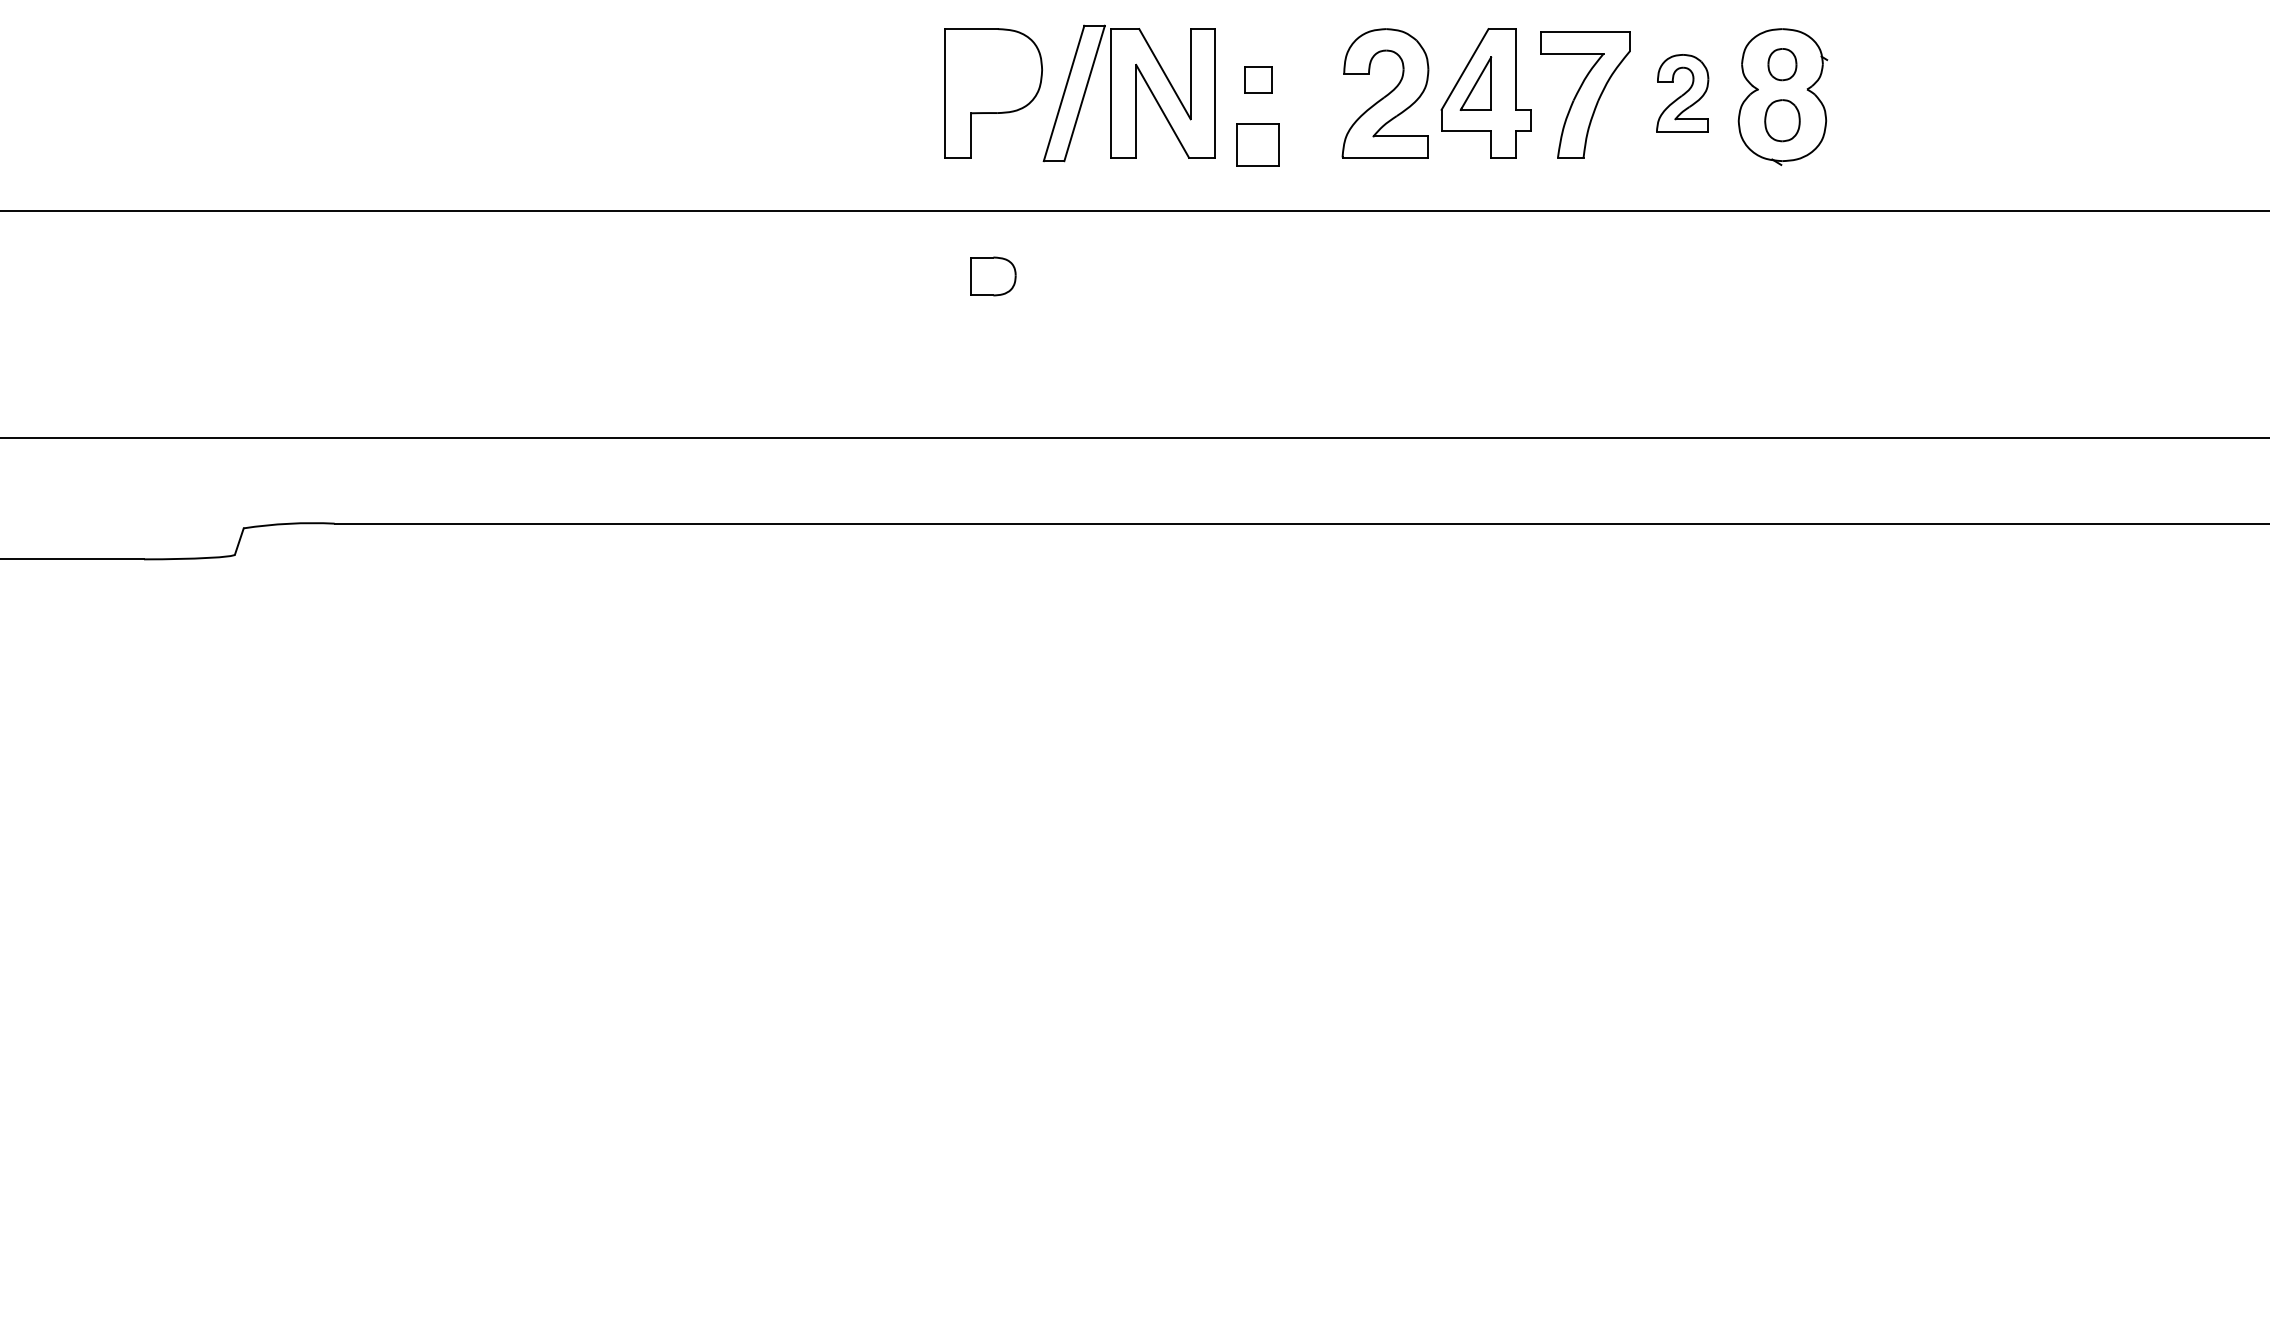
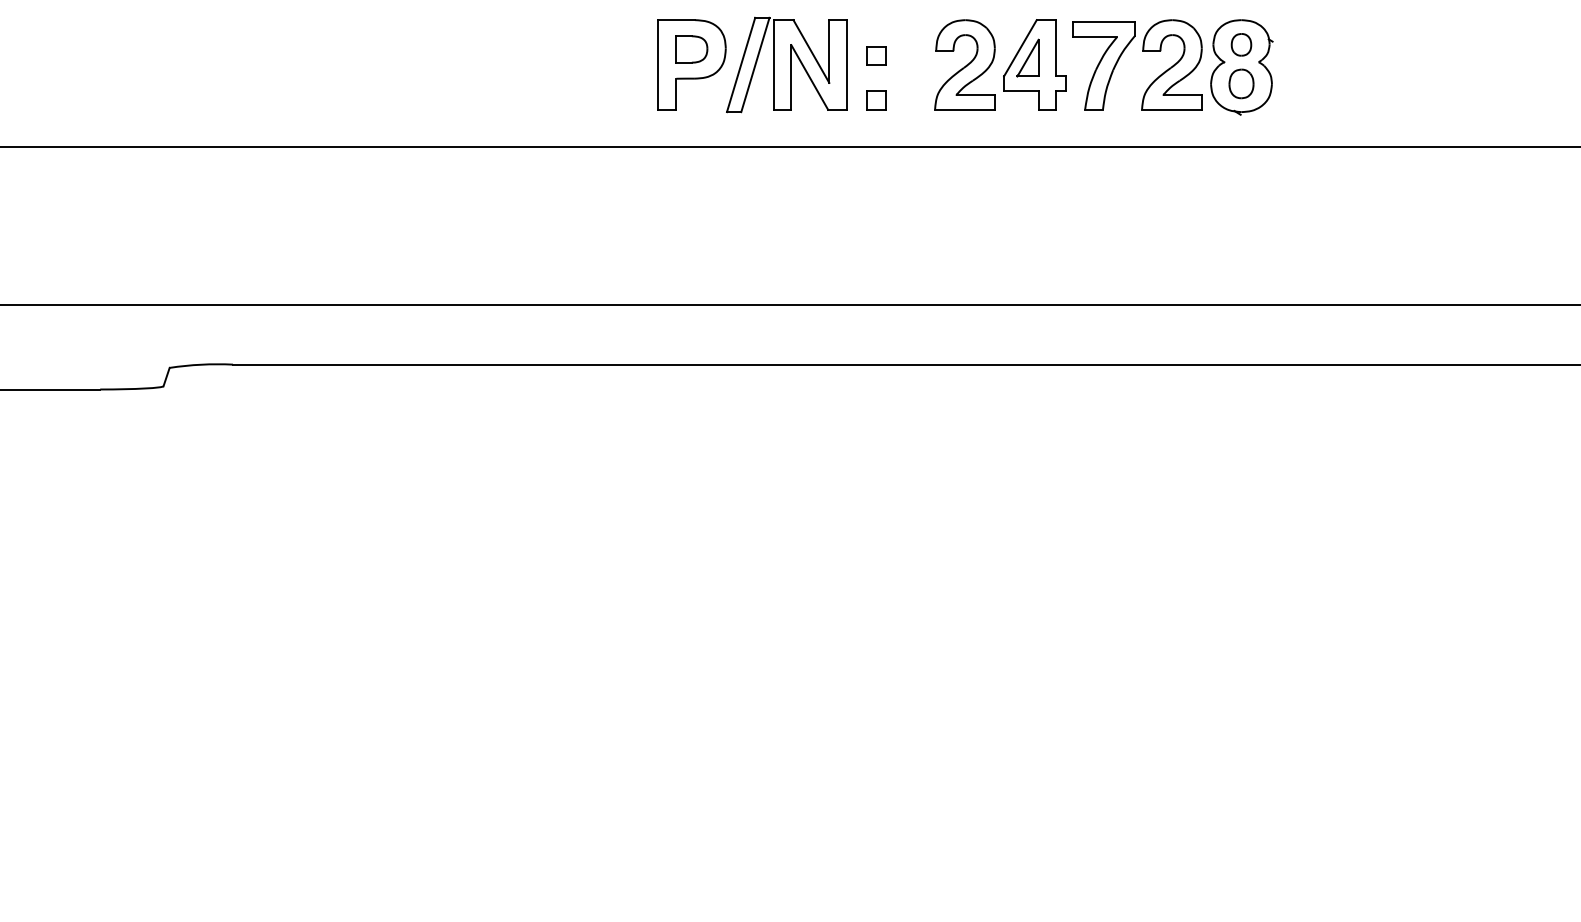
part: (1681, 92) -> (1171, 64), size x1.67
part: (1258, 144) -> (876, 100), size x0.62
part: (992, 276) -> (691, 49), moved

